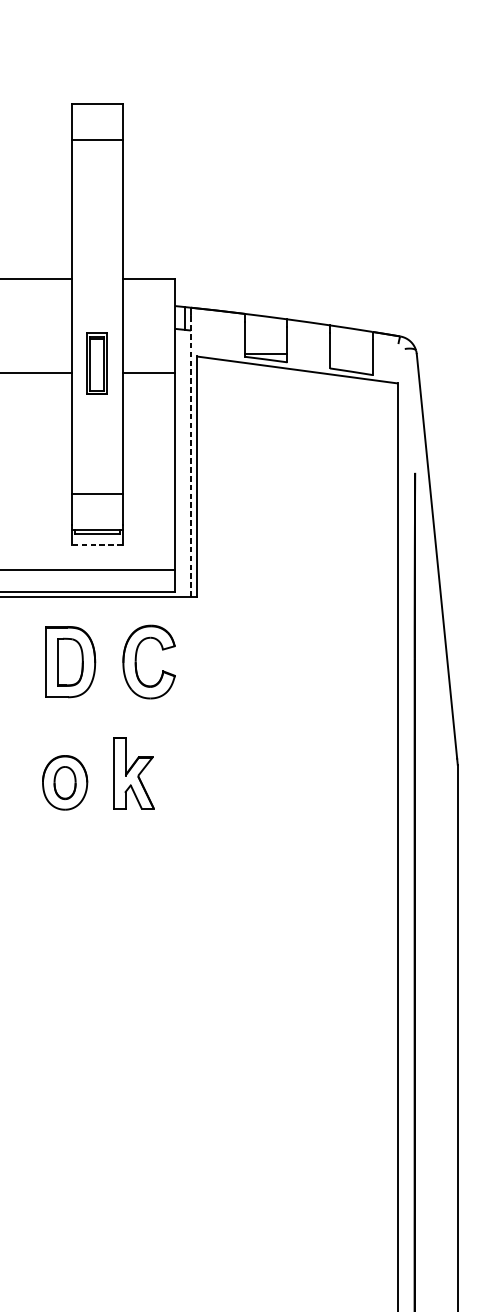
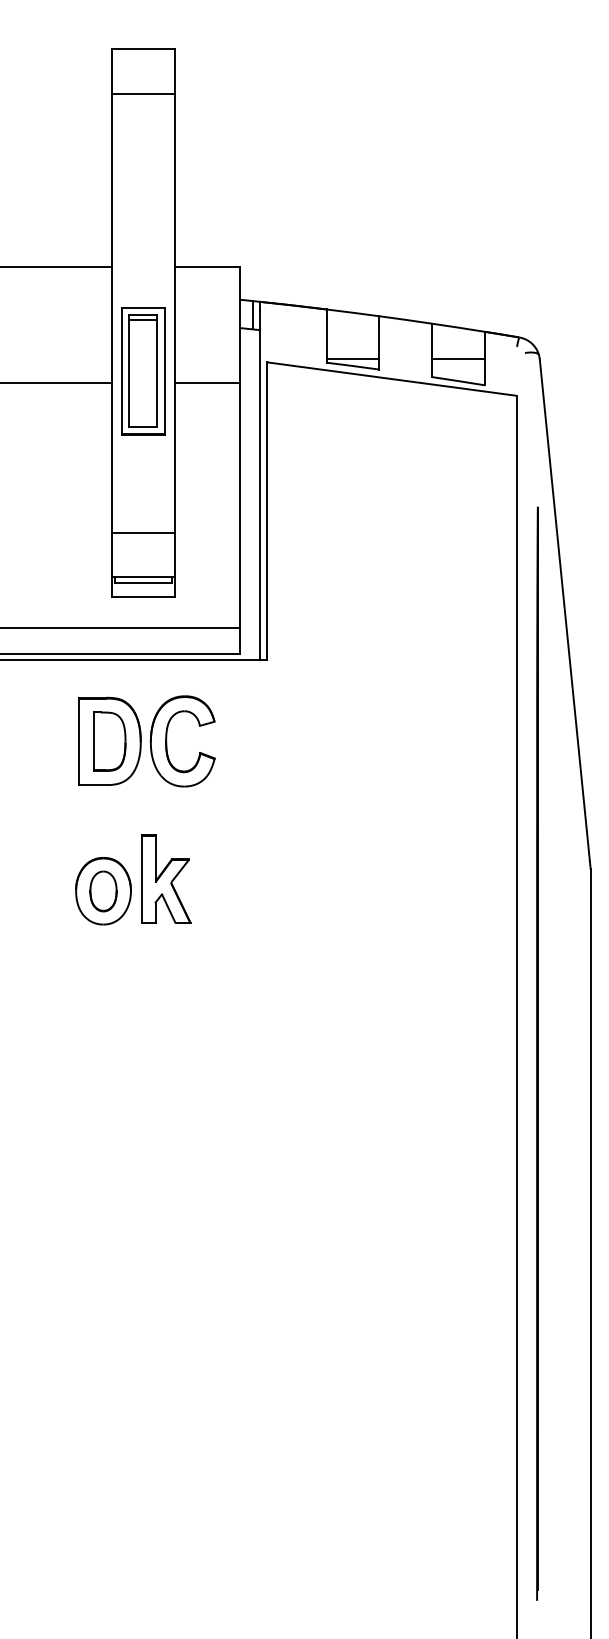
line: (351, 354) -> (458, 359), added
part: (97, 363) -> (143, 371), size x1.67
line: (190, 455) -> (259, 485), dashed -> solid
line: (97, 545) -> (143, 596), dashed -> solid
part: (136, 662) -> (167, 741), moved
part: (134, 772) -> (166, 878), moved

